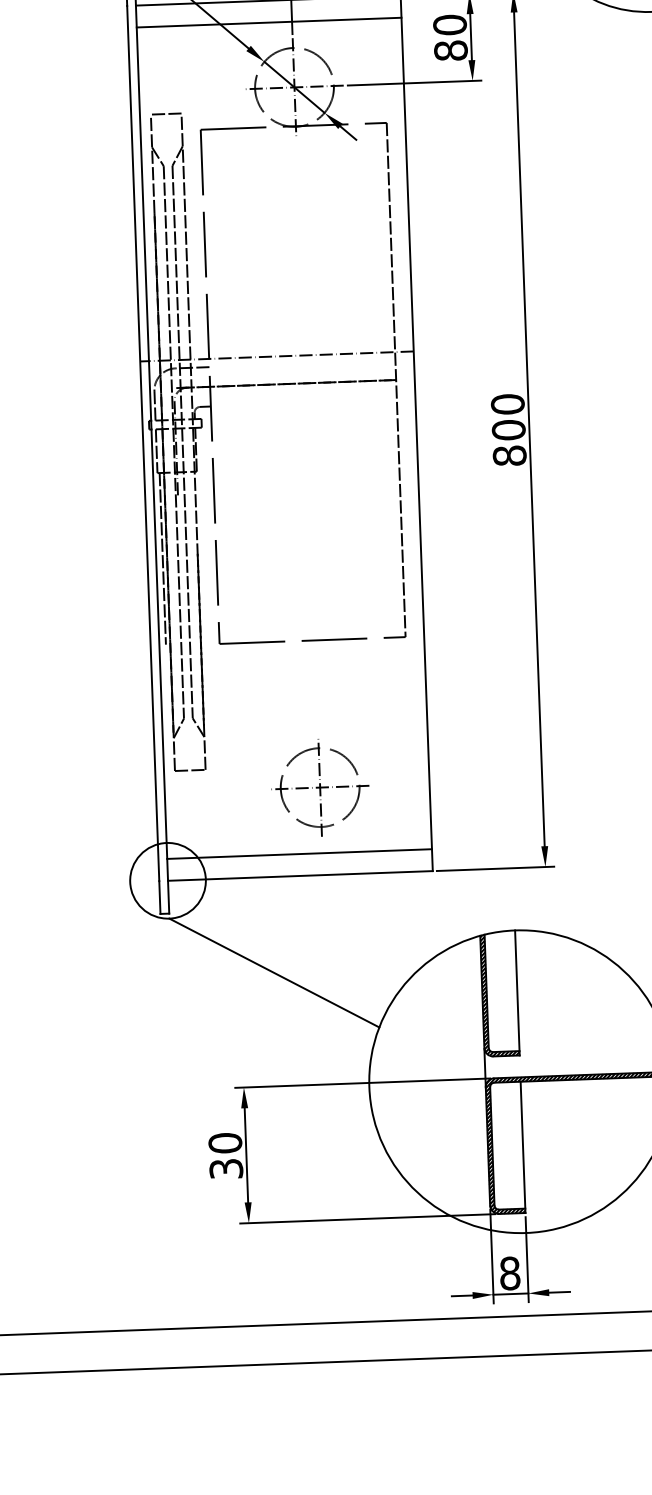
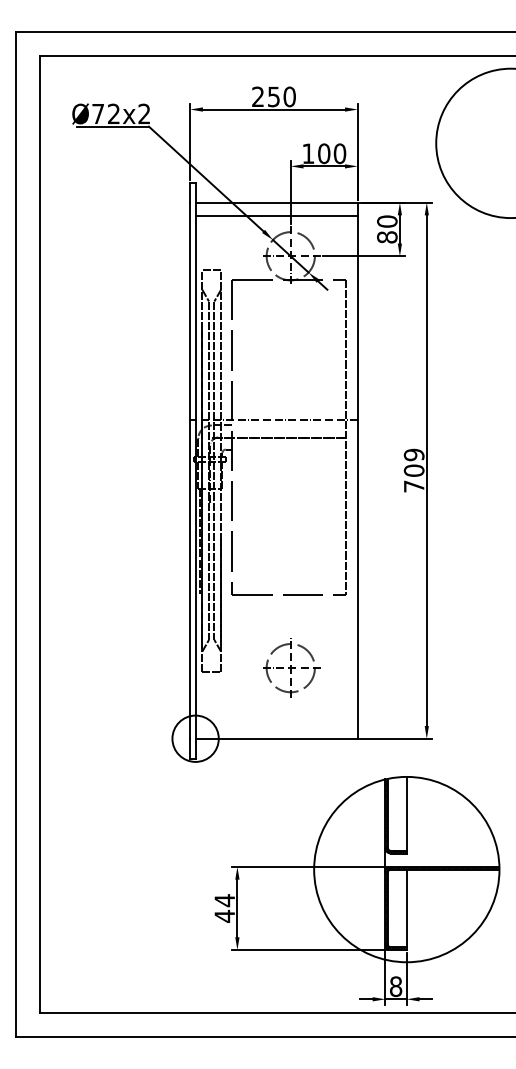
text: (507, 429) -> (413, 470), 800 -> 709
part: (321, 786) -> (291, 667), moved
line: (299, 854) -> (276, 725), removed
line: (274, 972) -> (258, 797), removed
text: (225, 1156) -> (224, 908), 30 -> 44

